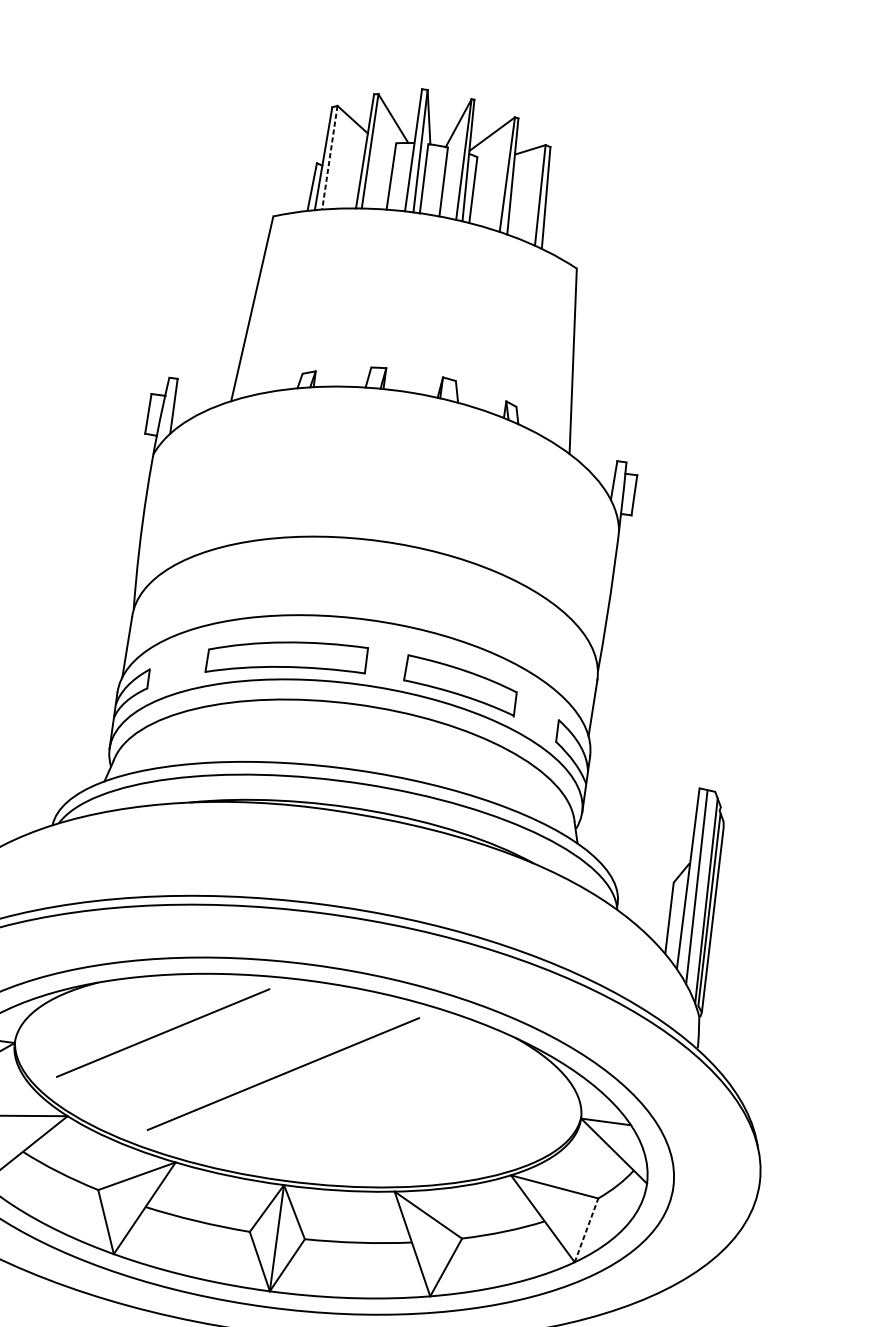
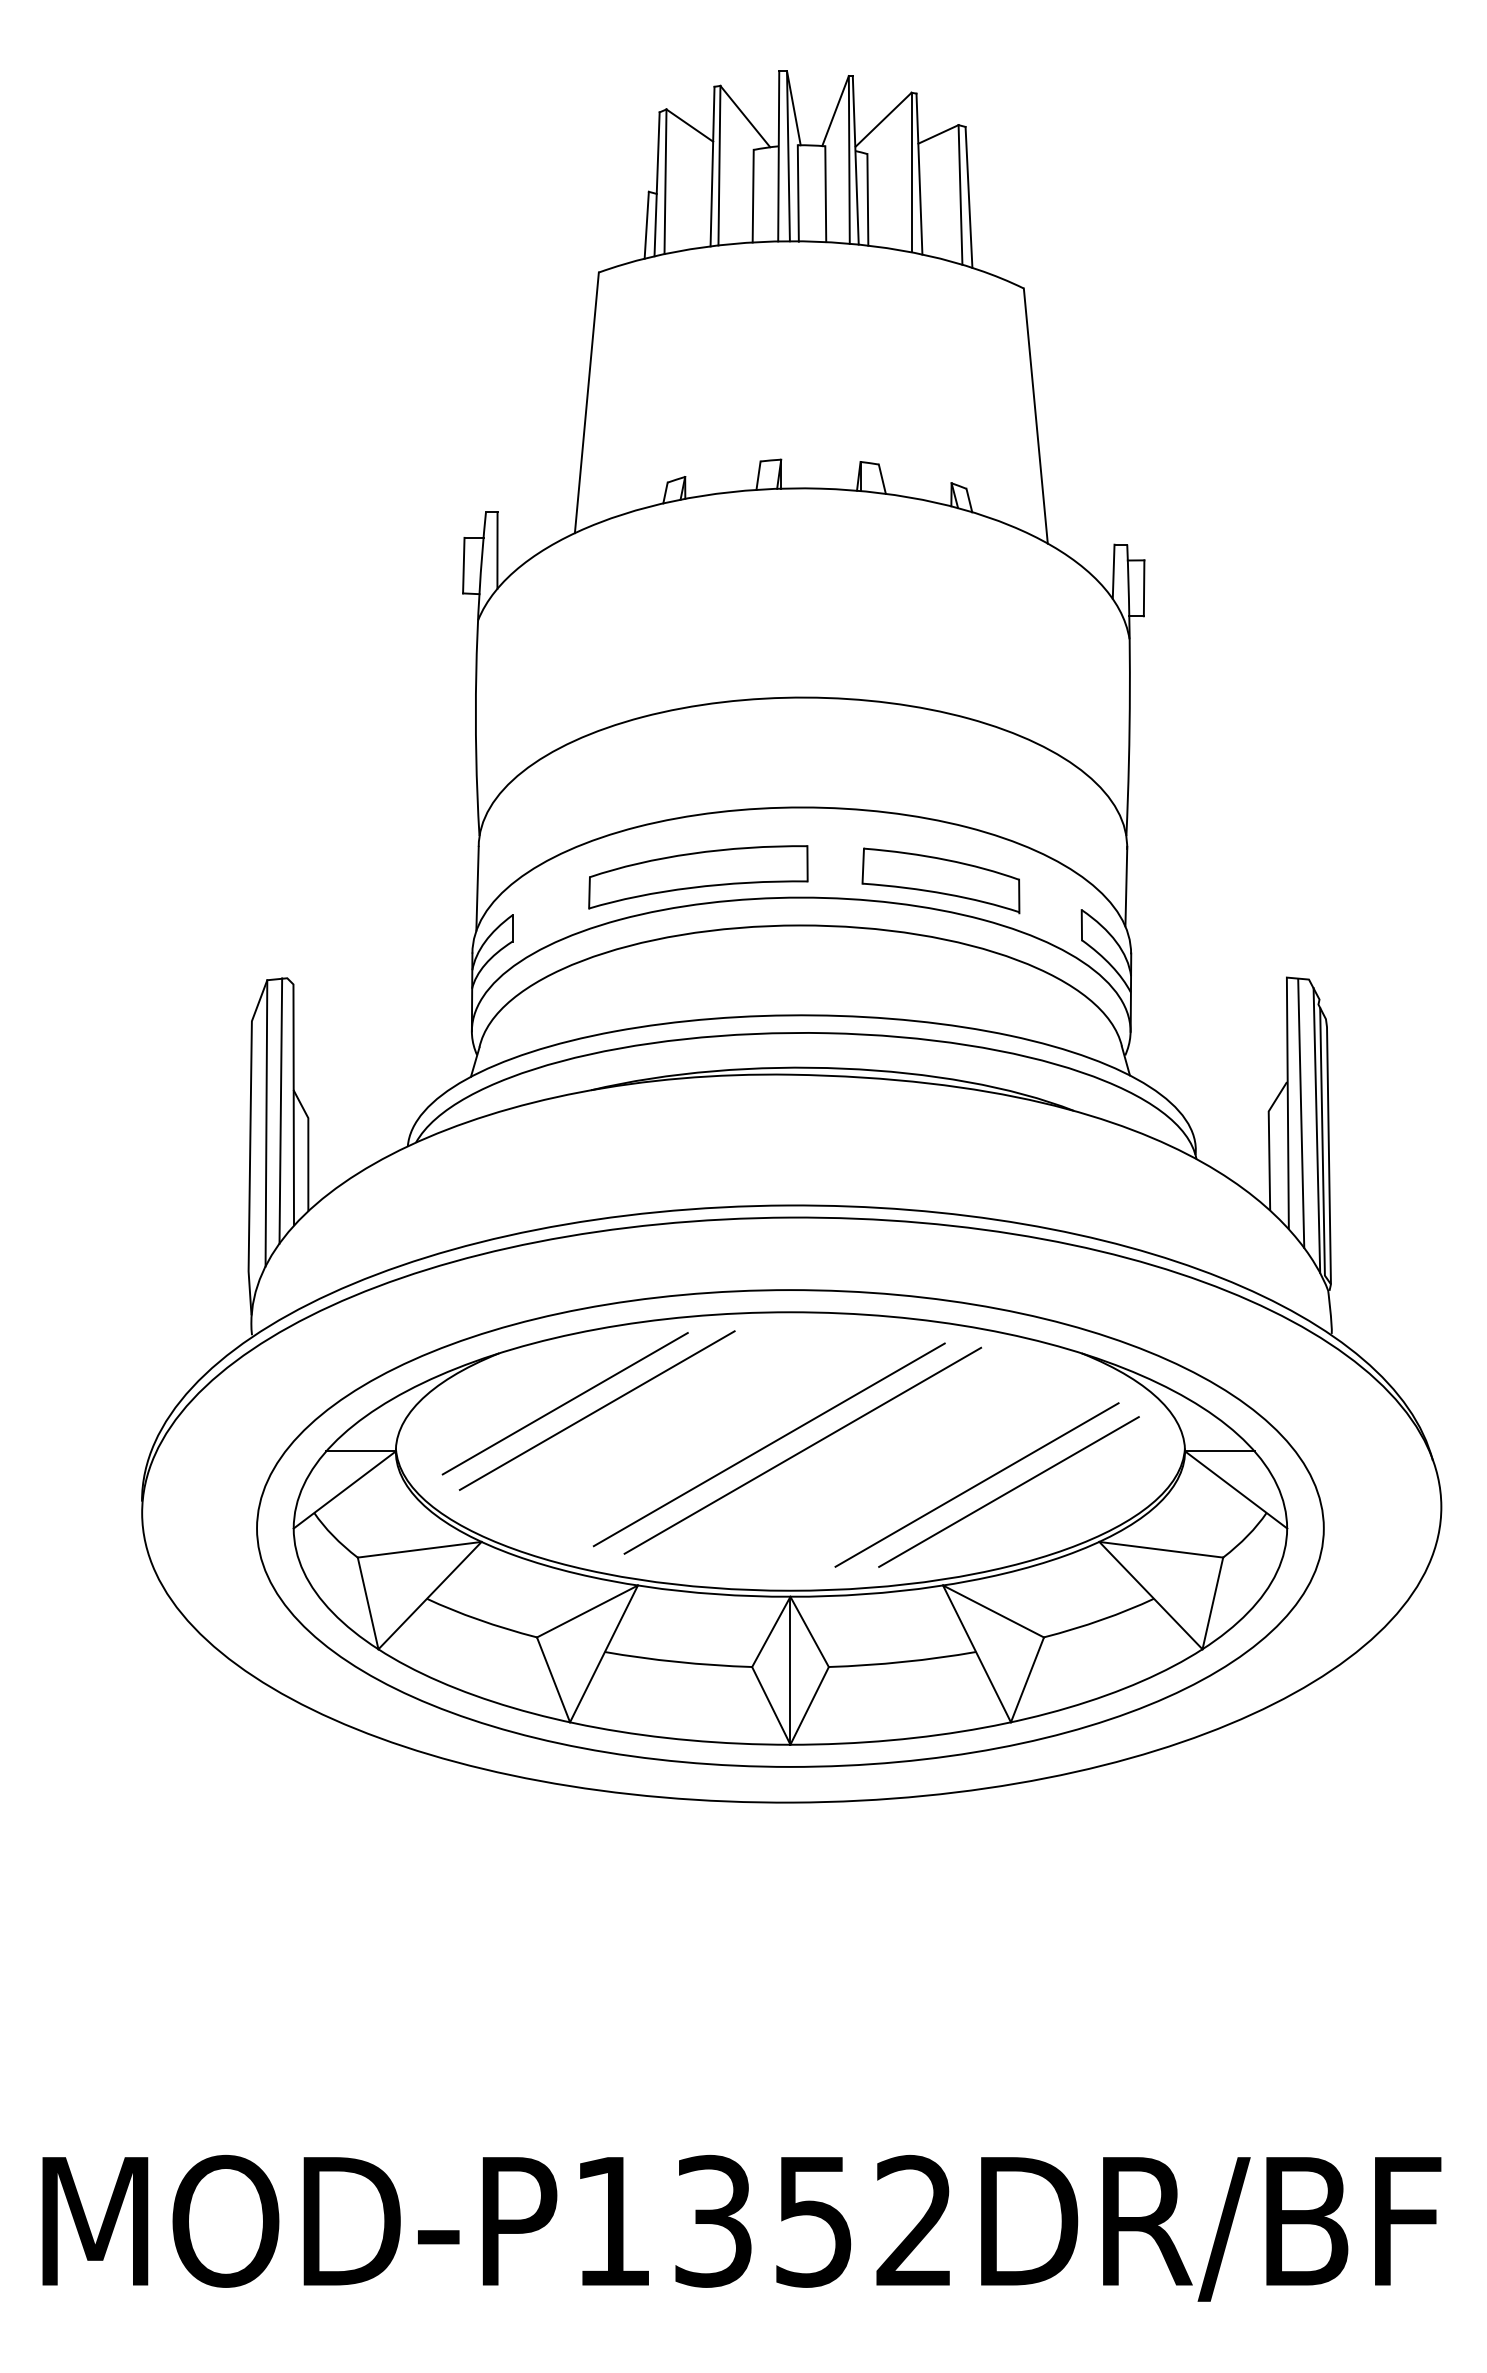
line: (329, 158) -> (665, 182), dashed -> solid
line: (140, 1024) -> (564, 1403), added
line: (306, 1081) -> (802, 1450), added
line: (428, 1122) -> (976, 1484), added
line: (450, 1130) -> (1008, 1491), added
line: (586, 1229) -> (1212, 1602), dashed -> solid

